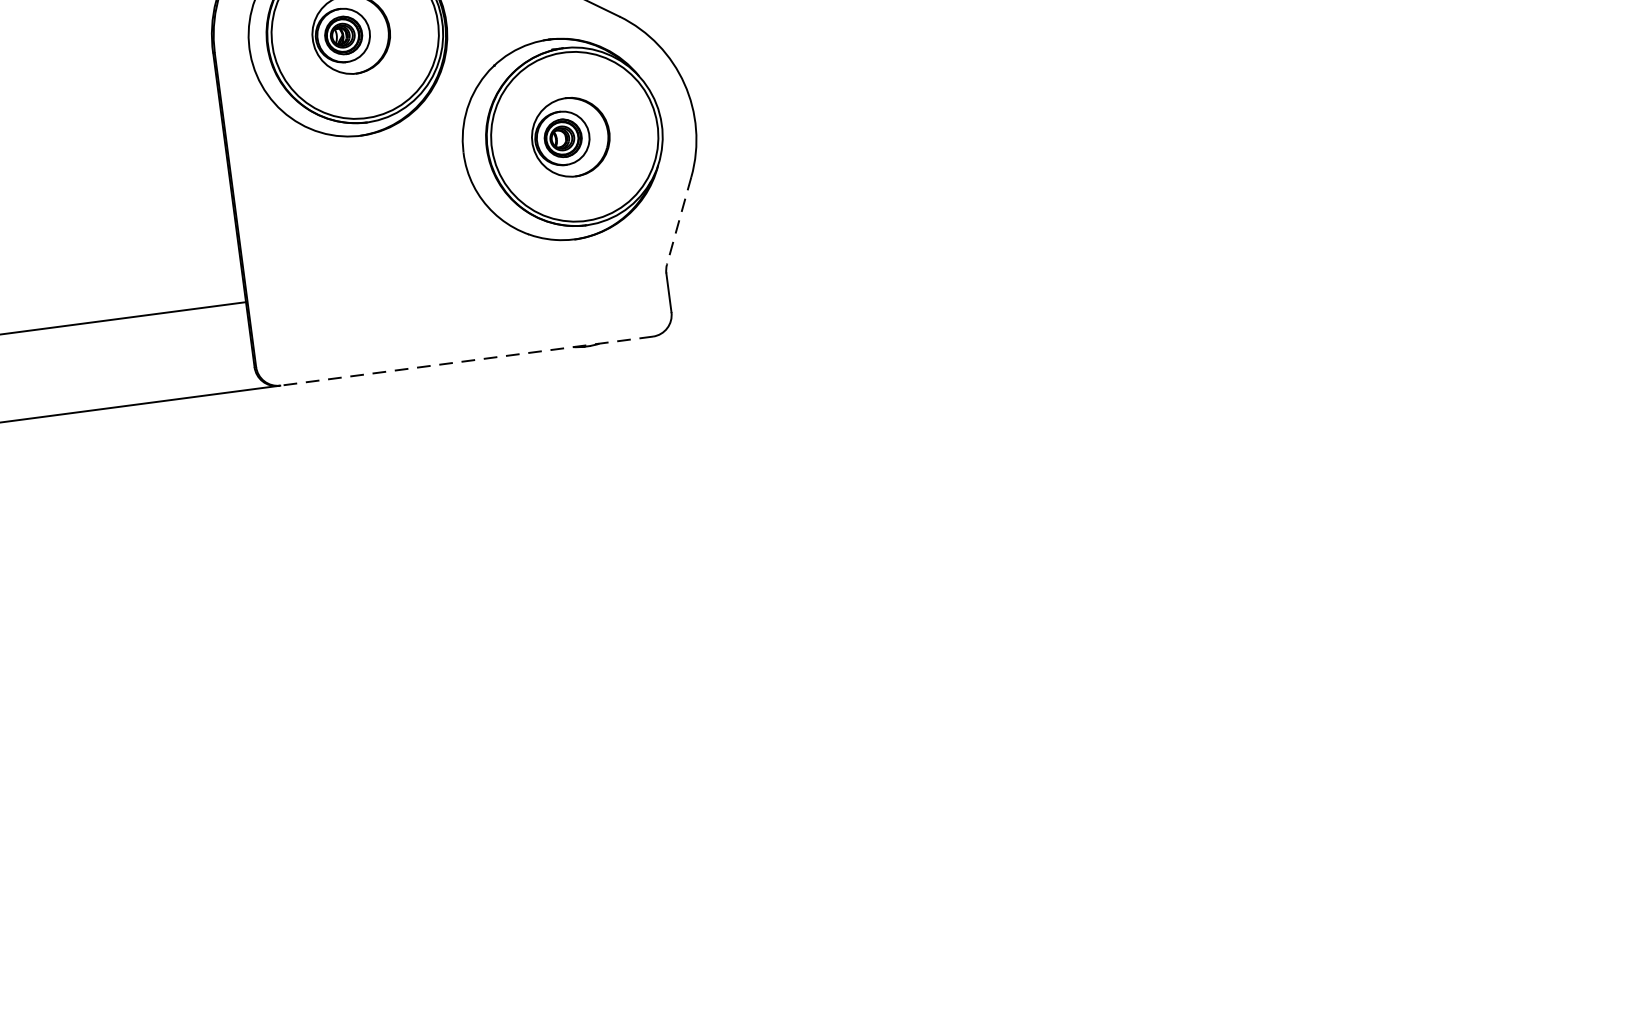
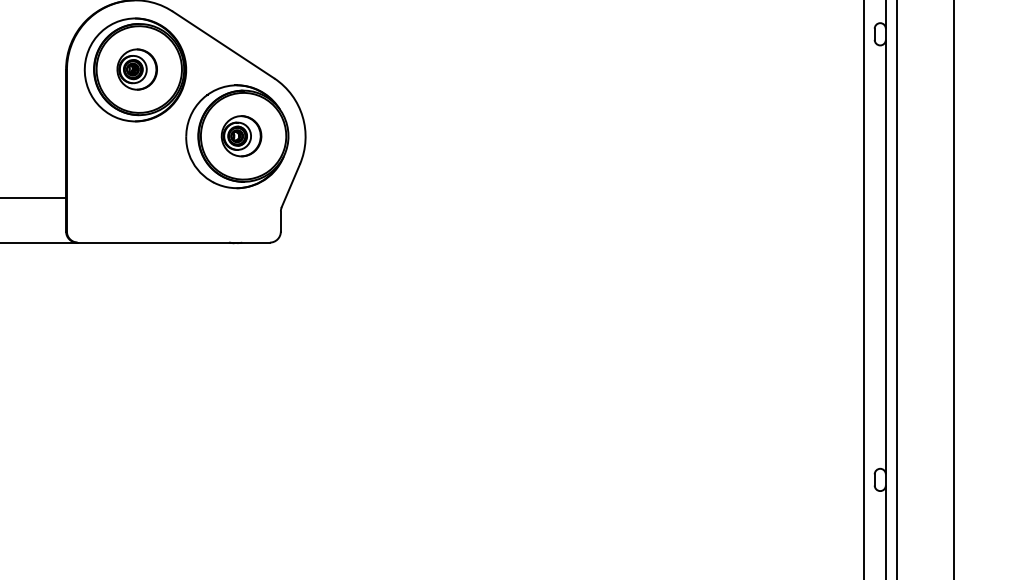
line: (678, 222) -> (290, 186), dashed -> solid
line: (465, 360) -> (173, 242), dashed -> solid

